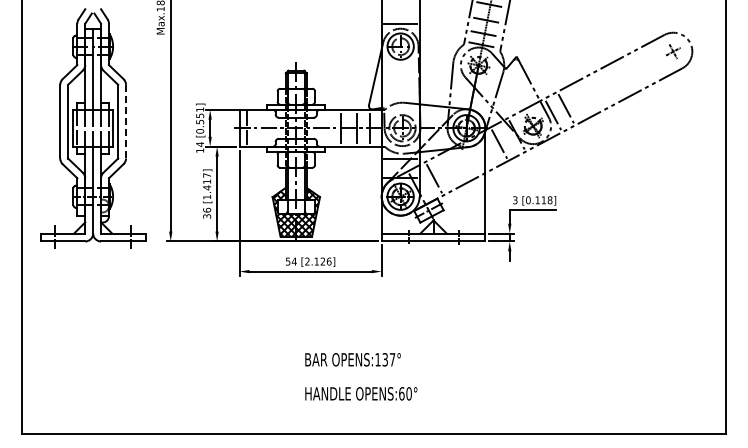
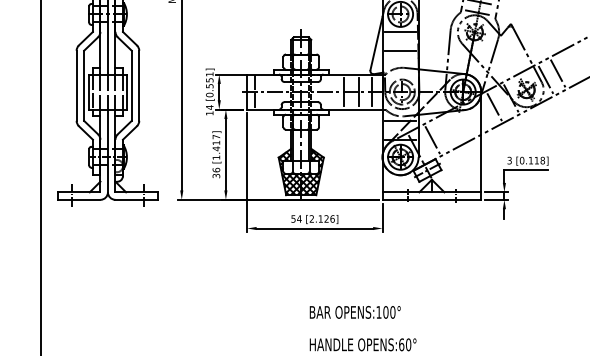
line: (400, 65) -> (400, 32), added
line: (400, 84) -> (400, 50), added
line: (126, 121) -> (139, 85), dashed -> solid
text: (388, 359) -> (388, 312), OPENS:137° -> OPENS:100°

